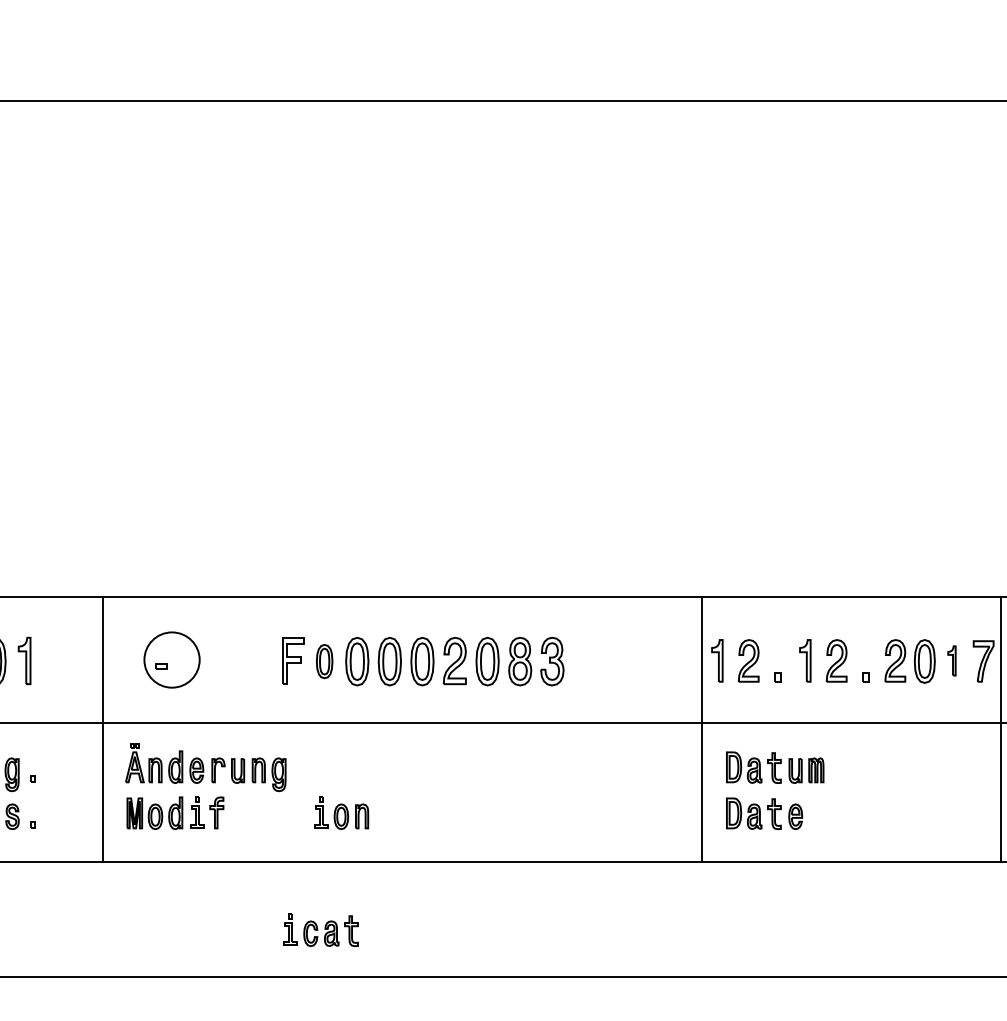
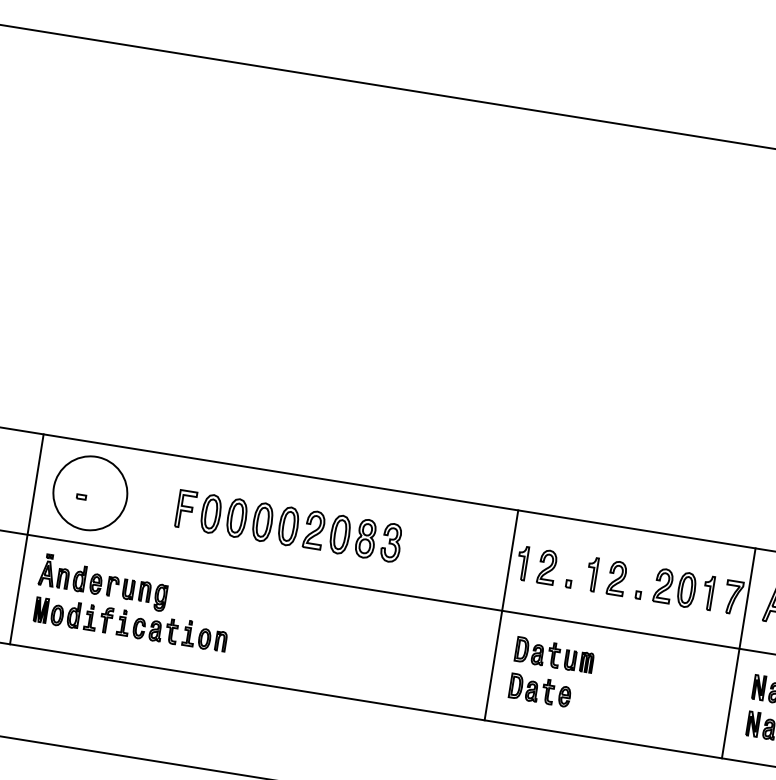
circle: (172, 659) -> (90, 492), size x1.67
part: (951, 660) -> (708, 592), size x1.43
part: (324, 661) -> (210, 513), size x1.43
part: (320, 929) -> (147, 626), moved

